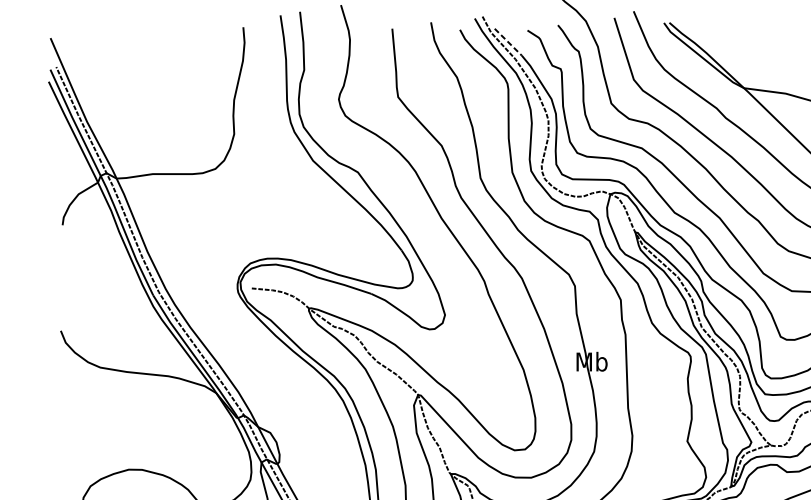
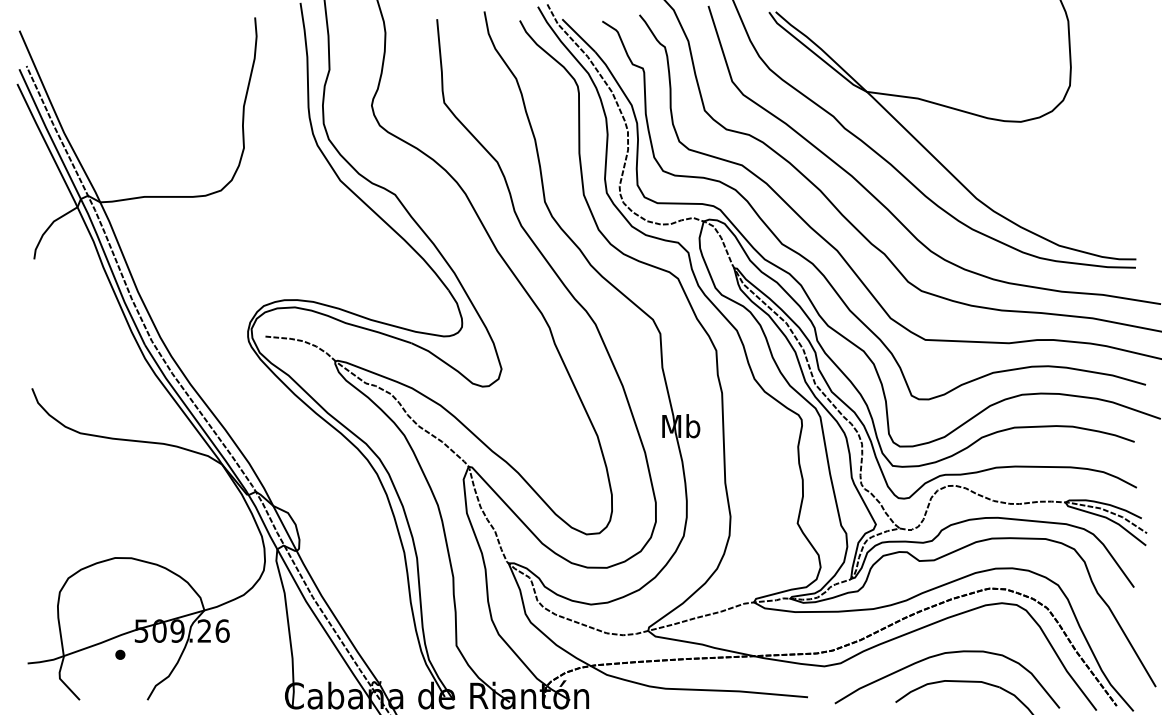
line: (508, 42) -> (579, 36), dashed -> solid

